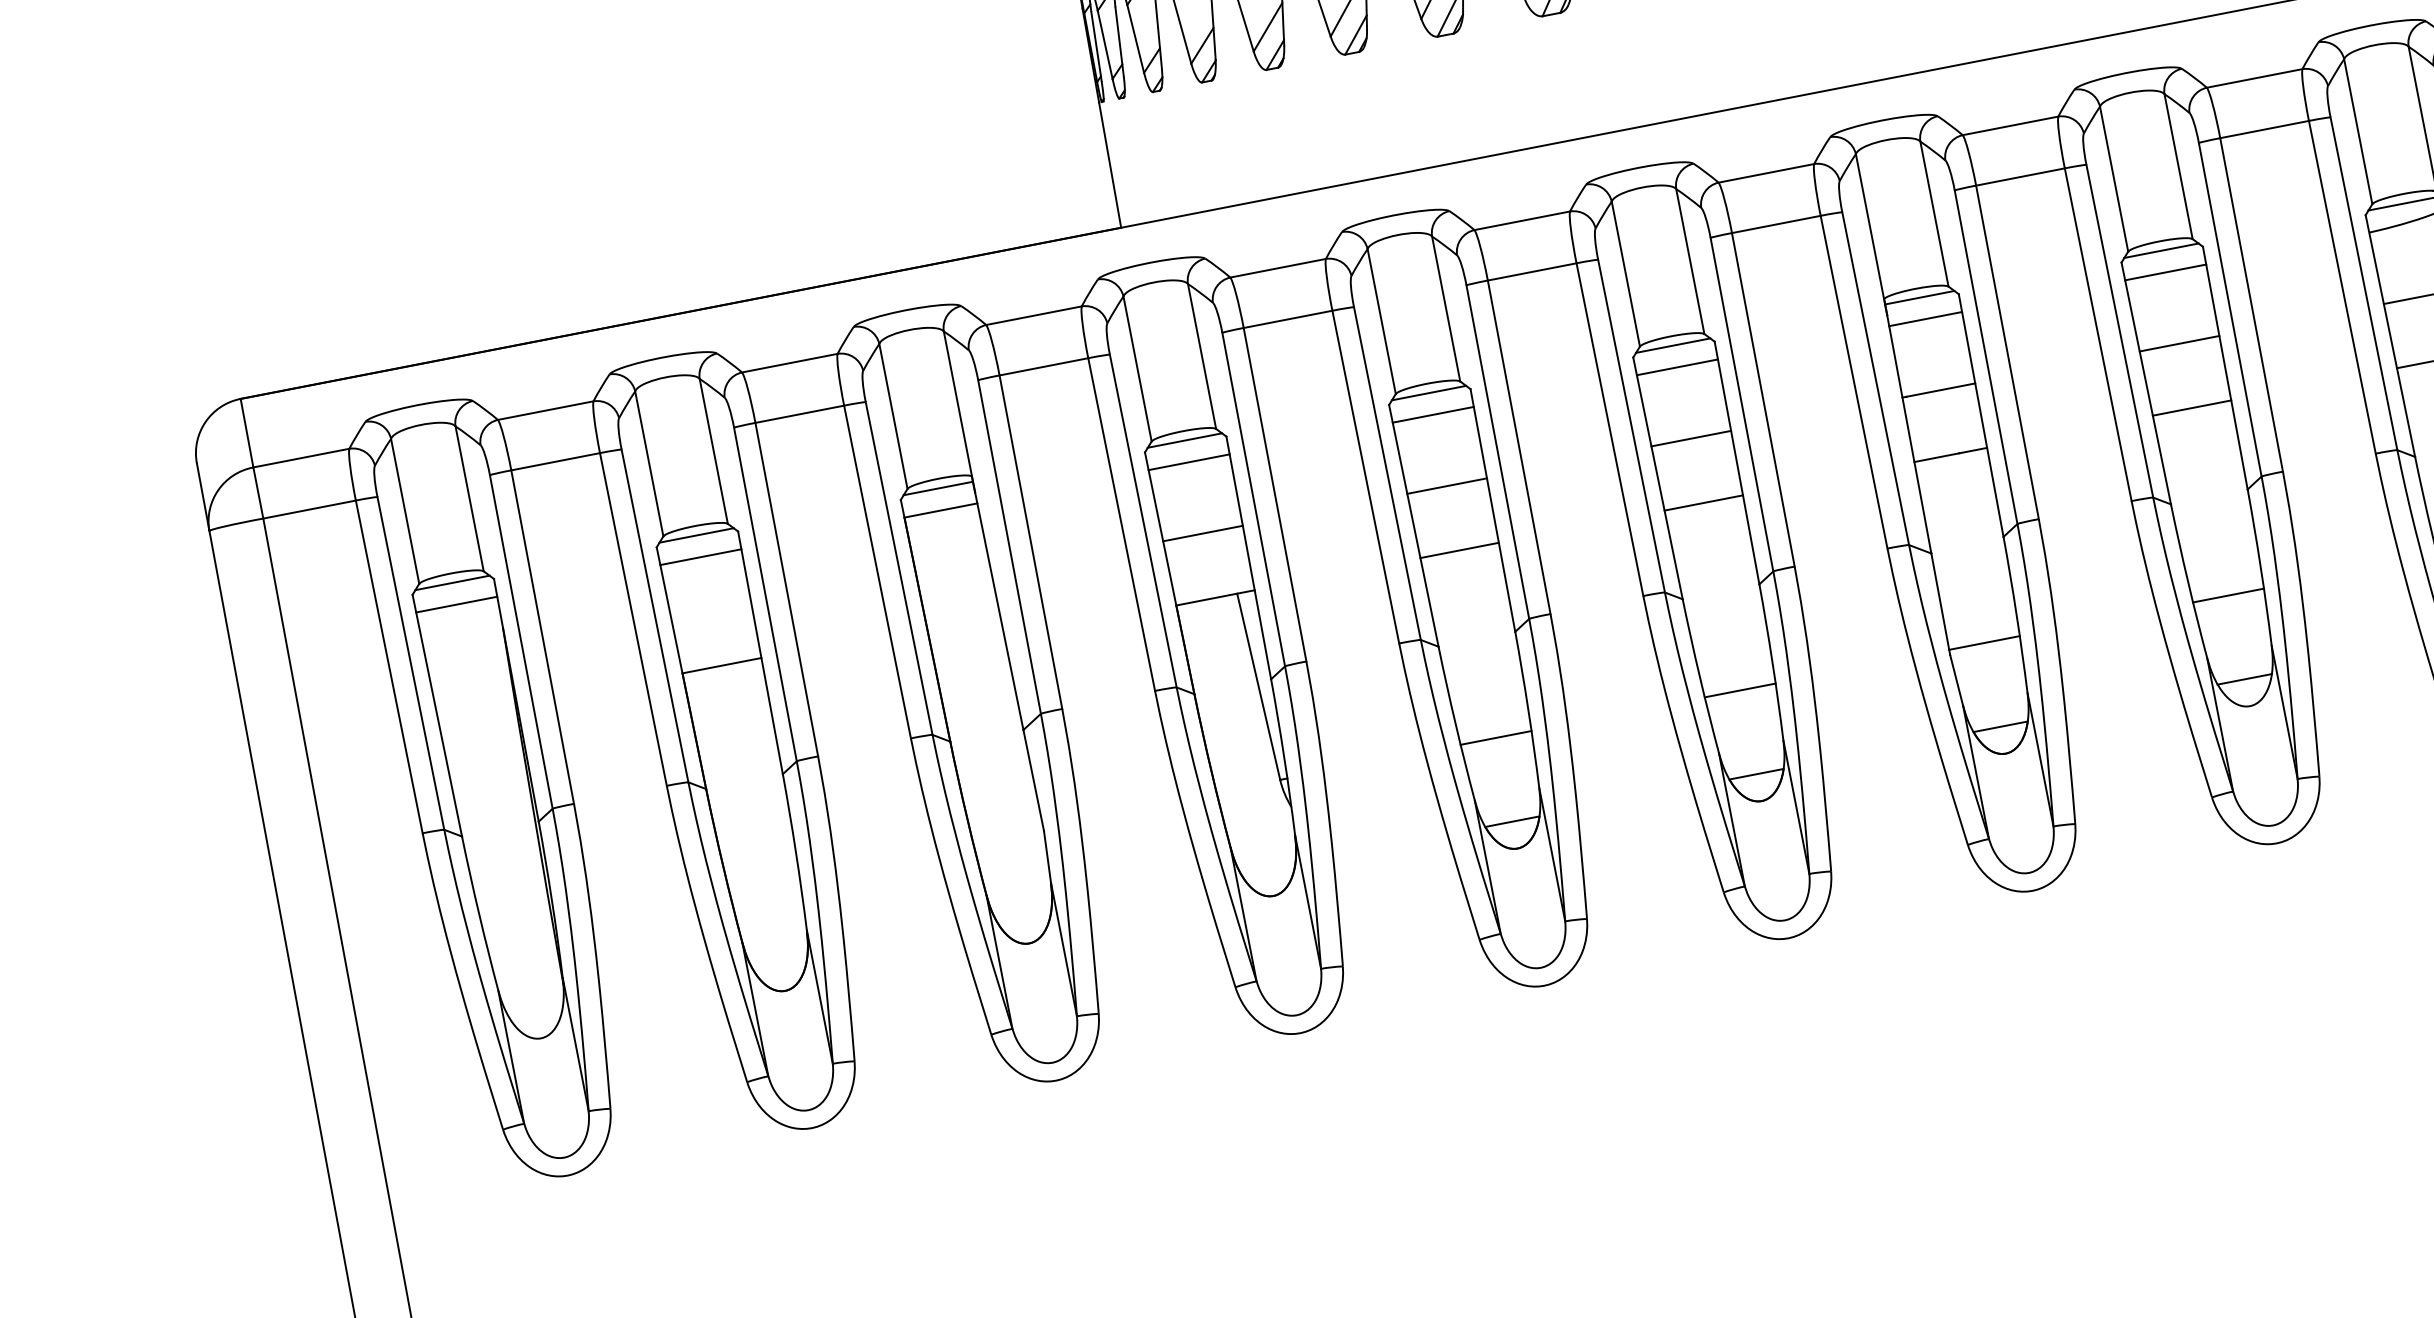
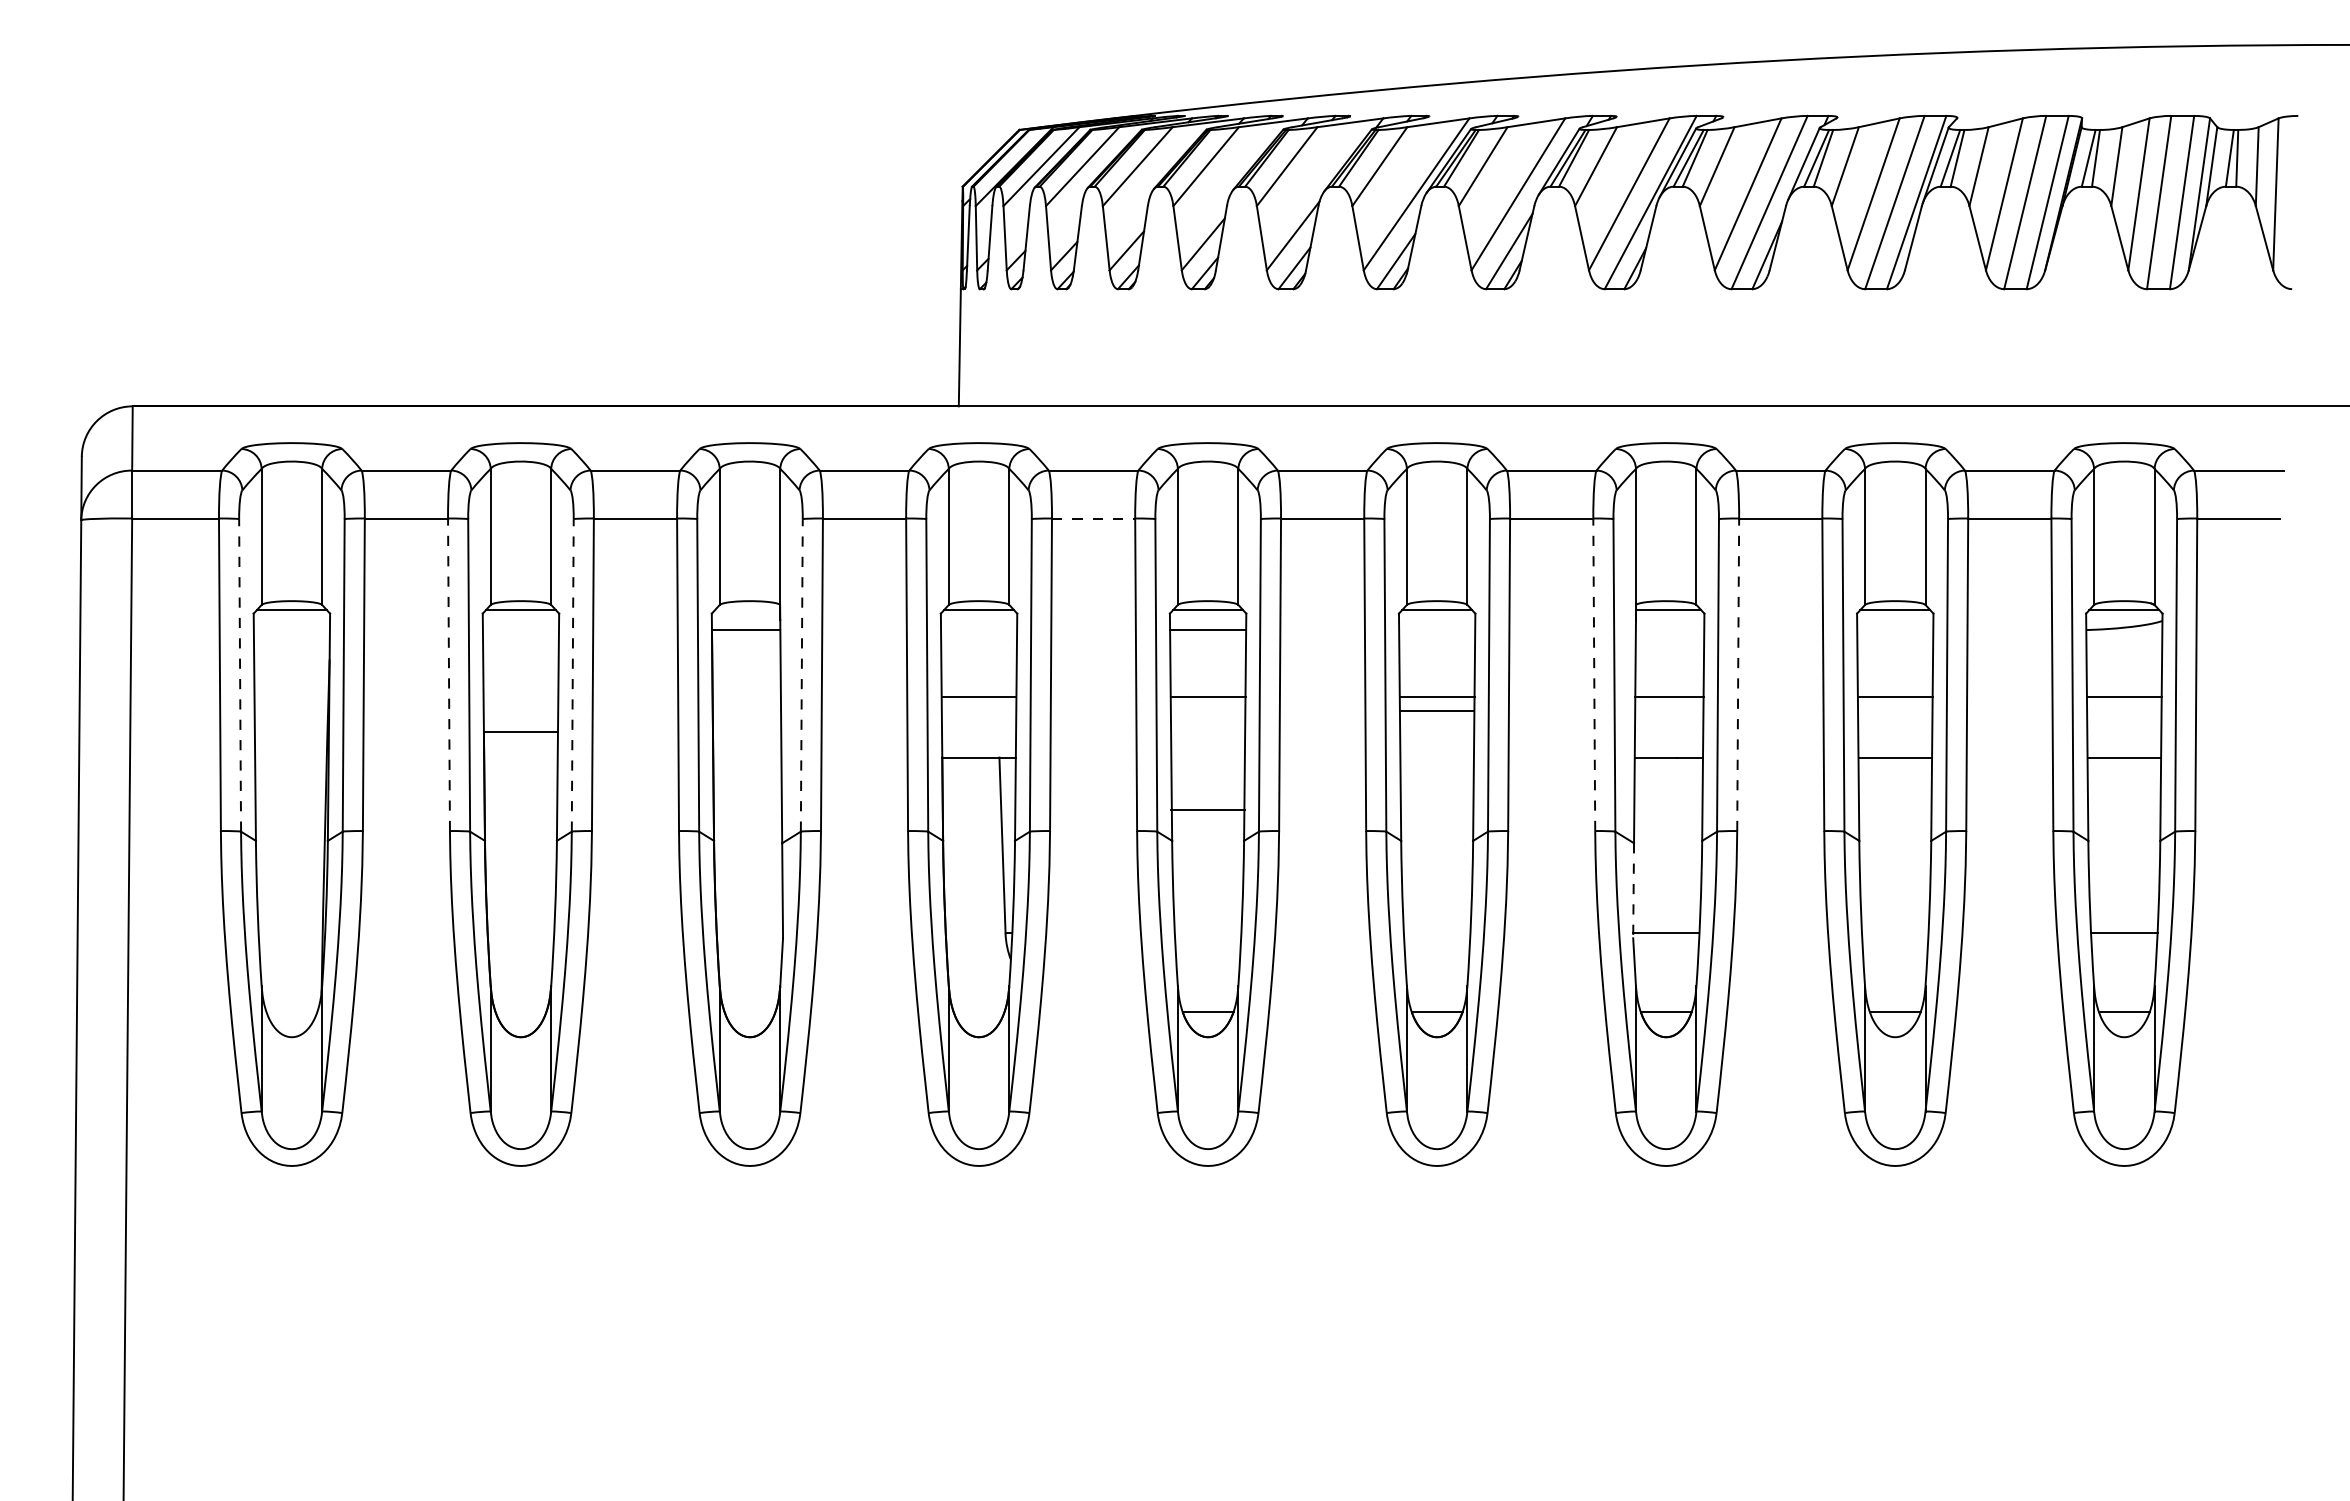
line: (2165, 272) -> (1895, 630), removed
line: (1287, 319) -> (1093, 518), solid -> dashed
line: (1925, 319) -> (1669, 630), removed
line: (2007, 352) -> (1738, 674), solid -> dashed
line: (1677, 367) -> (1437, 630), removed
line: (1854, 381) -> (1594, 674), solid -> dashed
line: (1189, 462) -> (979, 630), removed
line: (938, 488) -> (747, 609), removed
line: (1703, 503) -> (1436, 710), moved
line: (1009, 546) -> (801, 674), solid -> dashed
line: (1458, 550) -> (1207, 809), moved
line: (700, 557) -> (520, 630), removed
line: (764, 593) -> (572, 674), solid -> dashed
line: (2228, 595) -> (1895, 933), removed
line: (456, 604) -> (291, 630), removed
line: (1940, 604) -> (1633, 890), solid -> dashed
line: (633, 619) -> (449, 674), solid -> dashed
line: (411, 662) -> (240, 674), solid -> dashed
line: (1739, 690) -> (1436, 933), removed
line: (1495, 738) -> (1207, 933), removed

